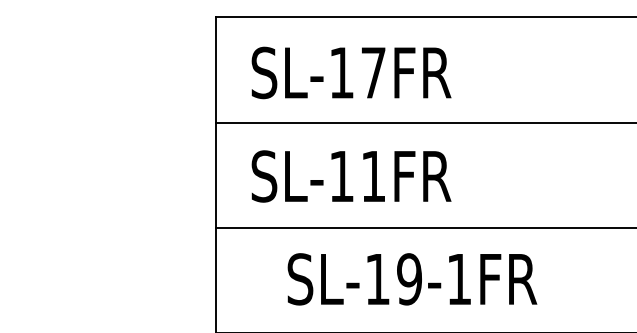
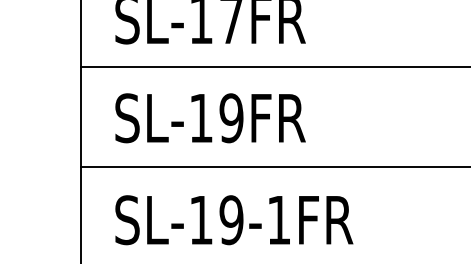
text: (373, 176) -> (231, 118), SL-11FR -> SL-19FR
text: (412, 279) -> (234, 220), moved

